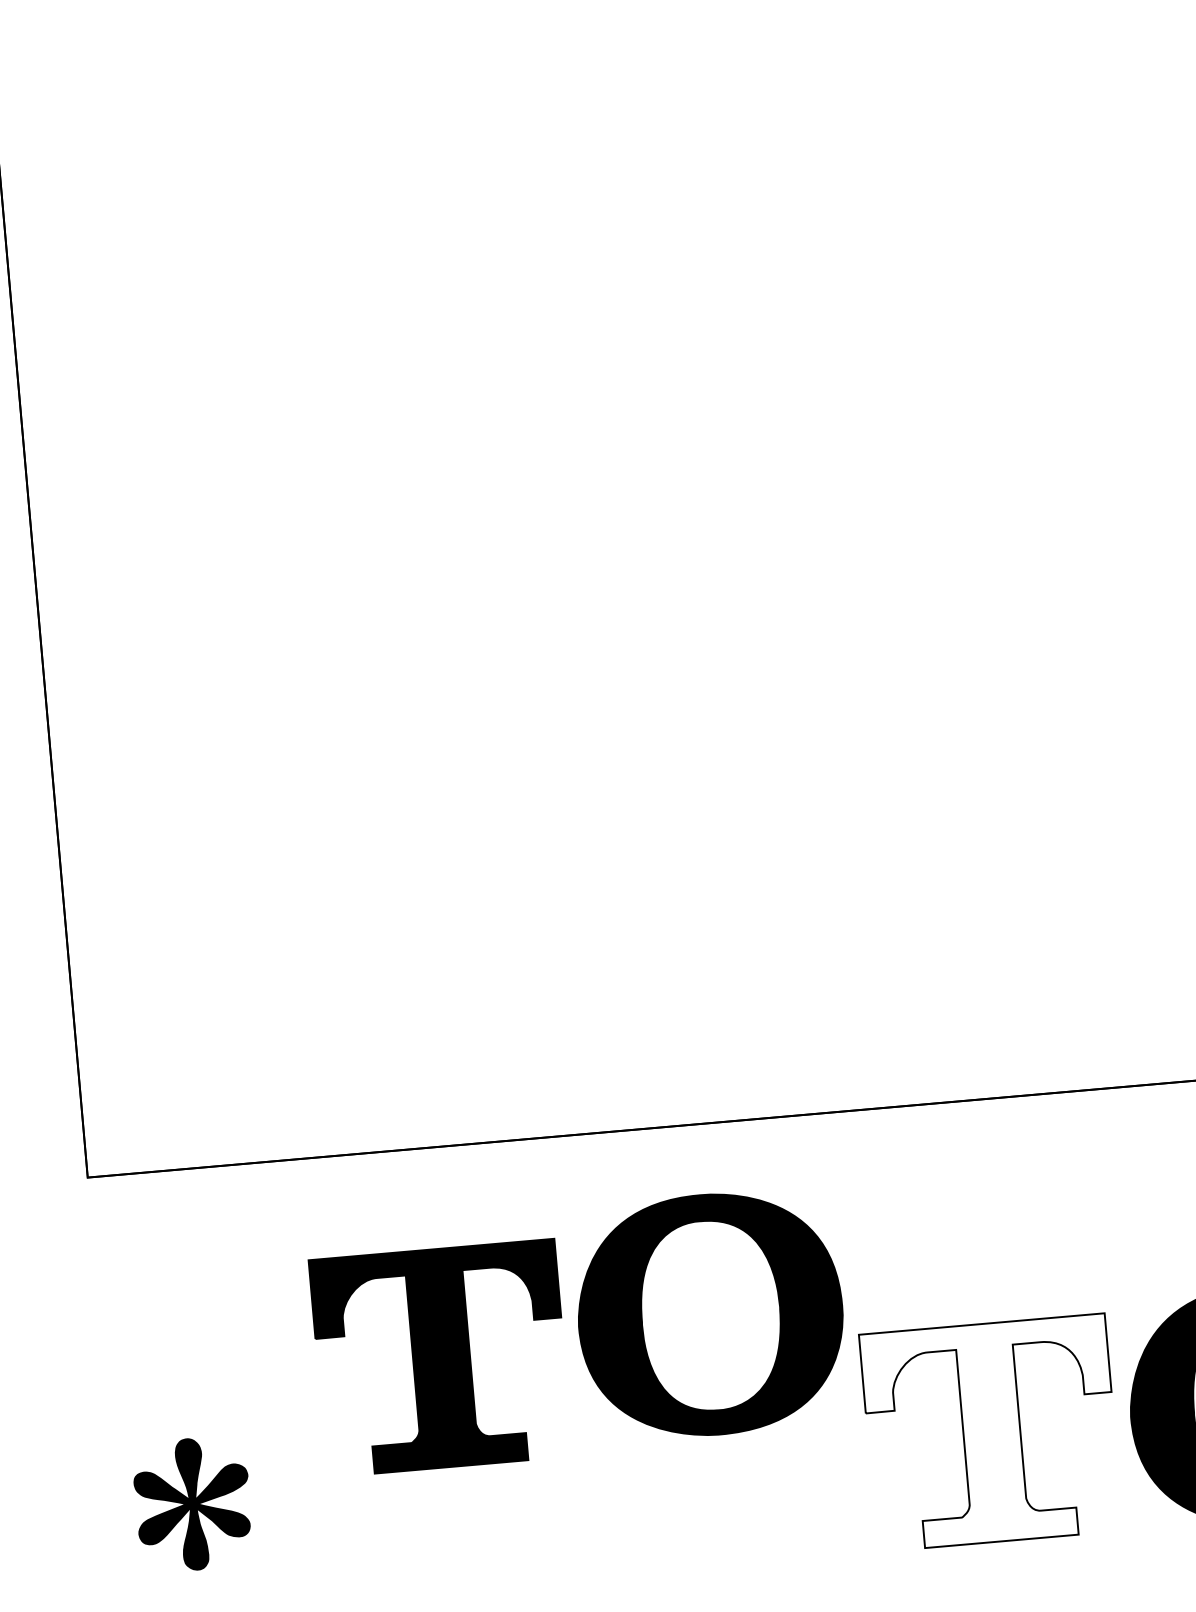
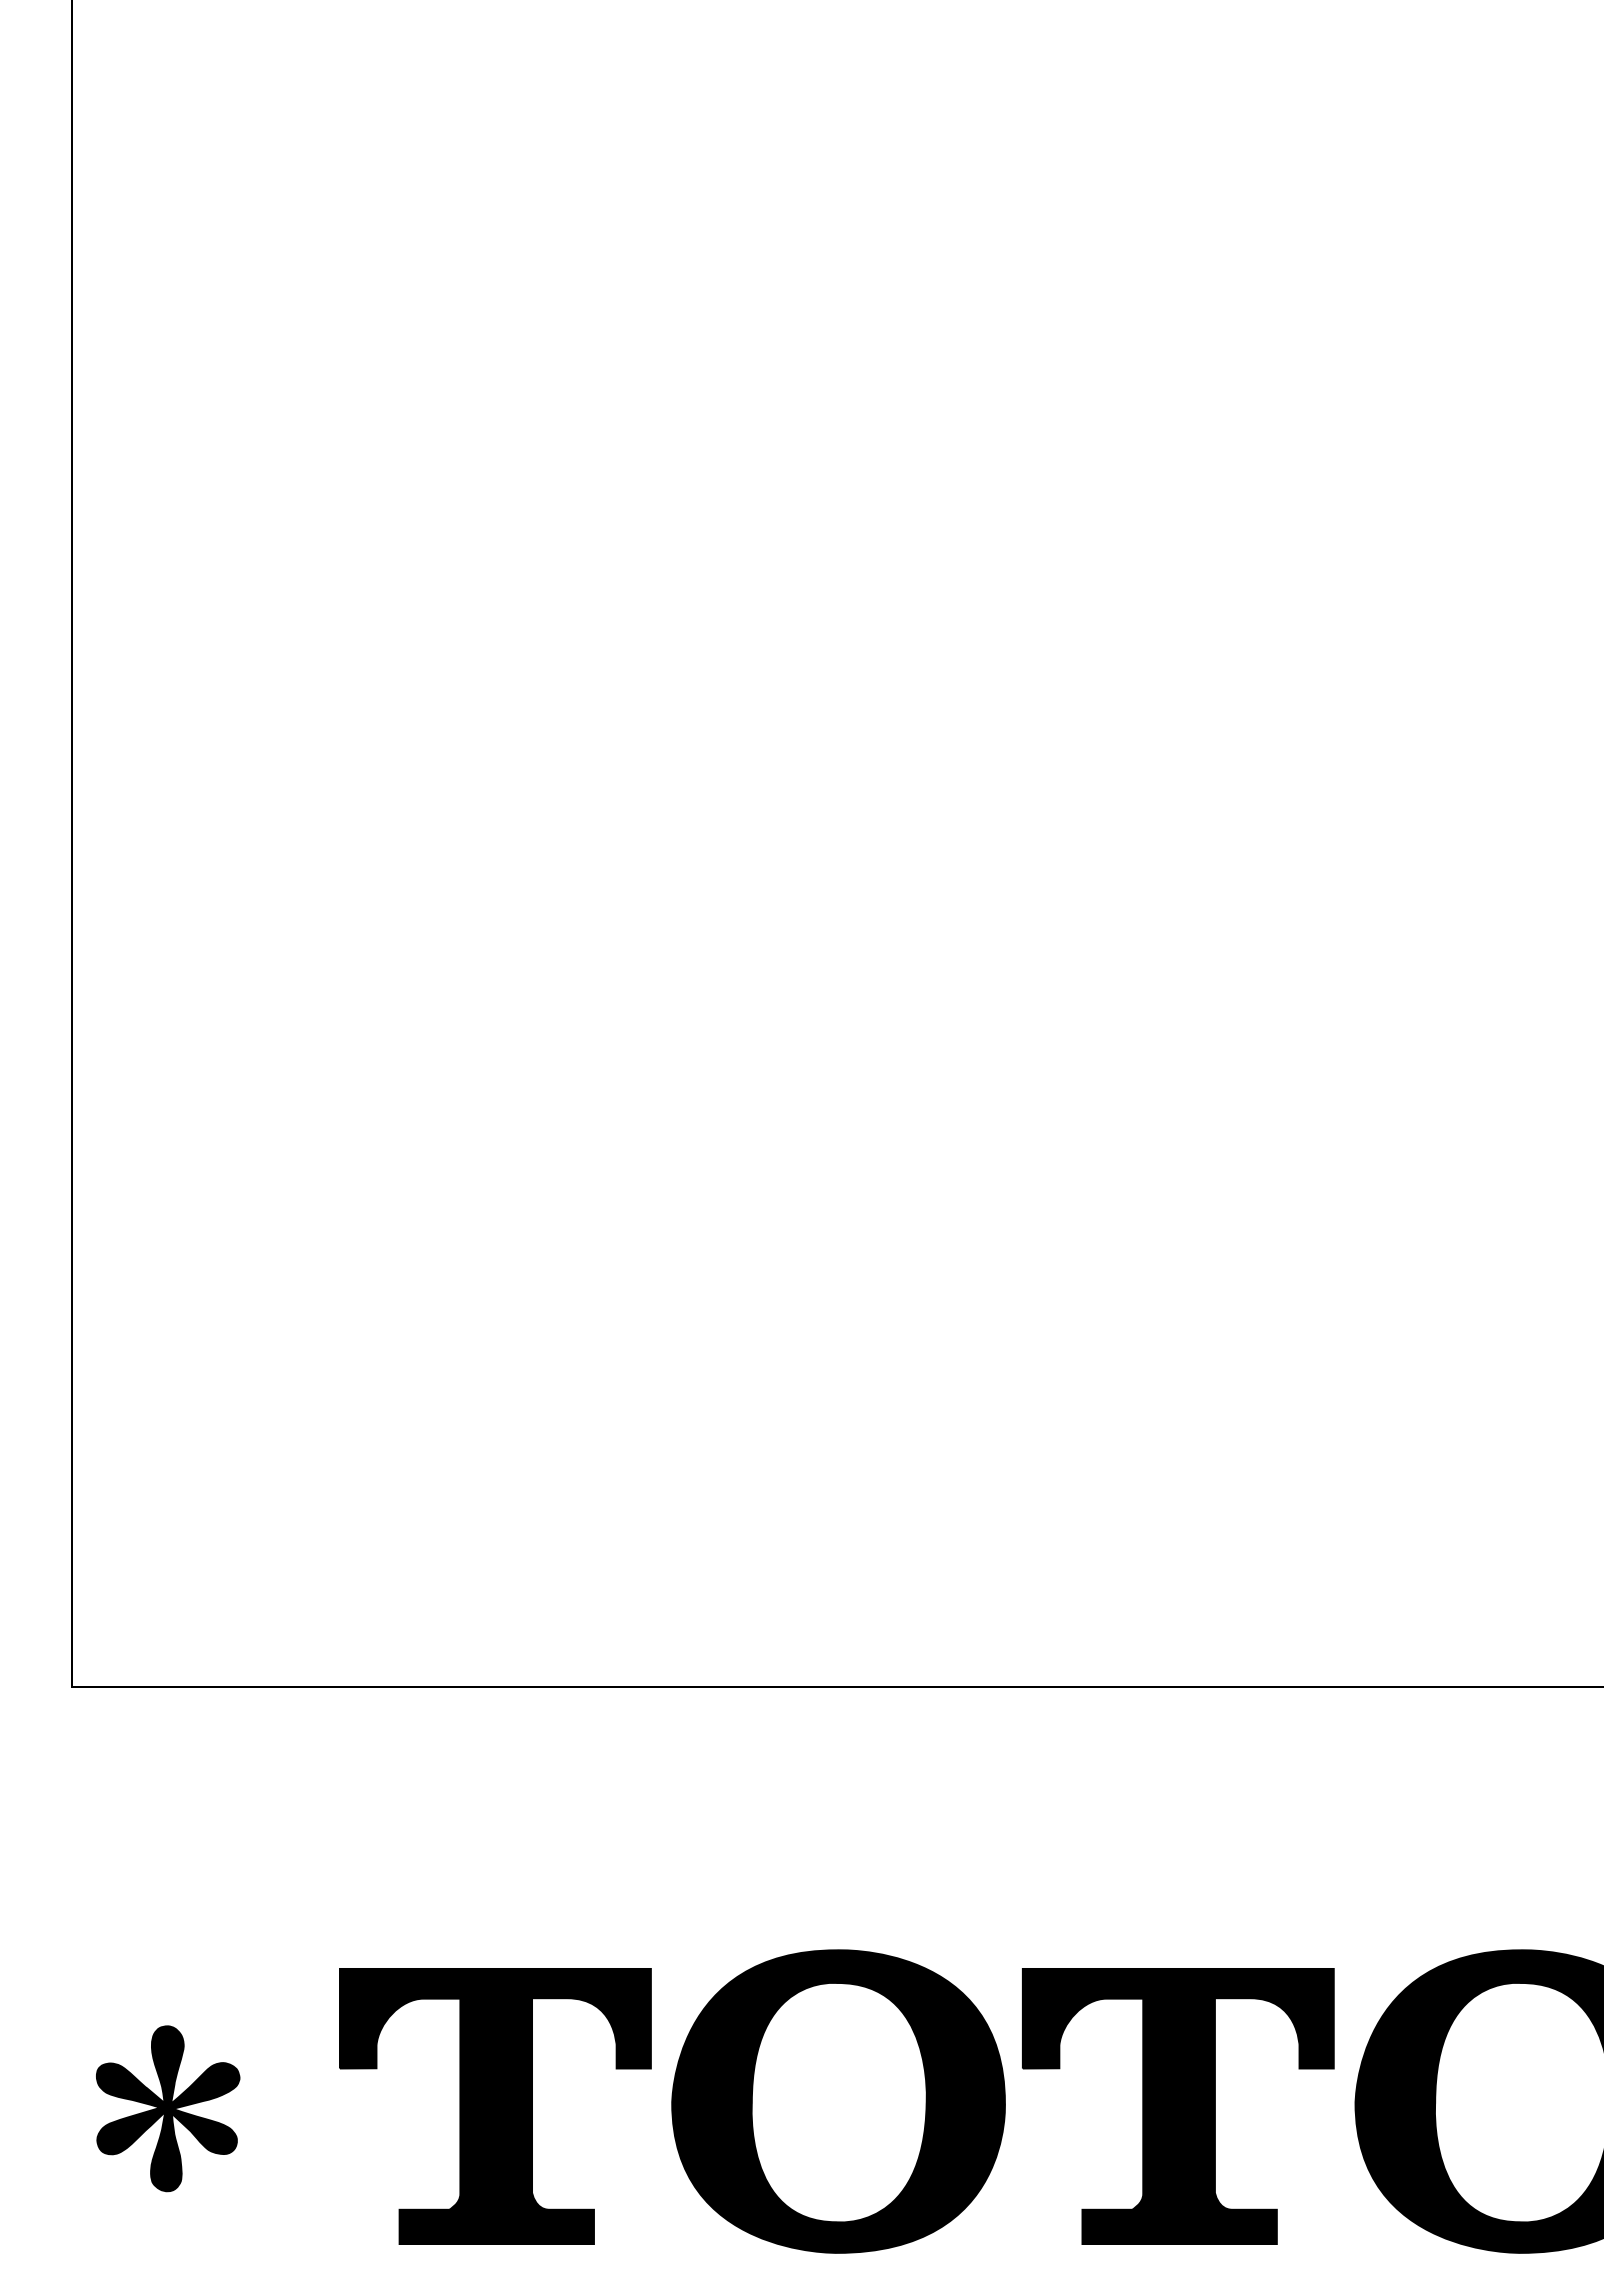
part: (710, 1314) -> (838, 2101), moved
part: (441, 1358) -> (495, 2106), moved
fill: (990, 1432) -> (1177, 2106), added

